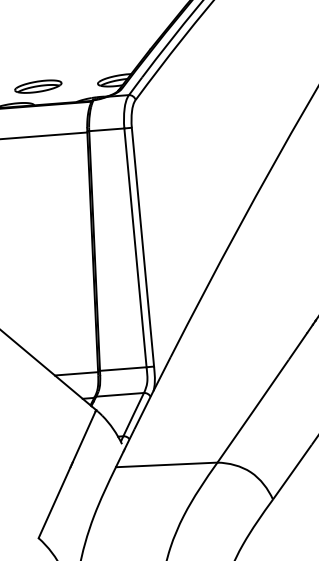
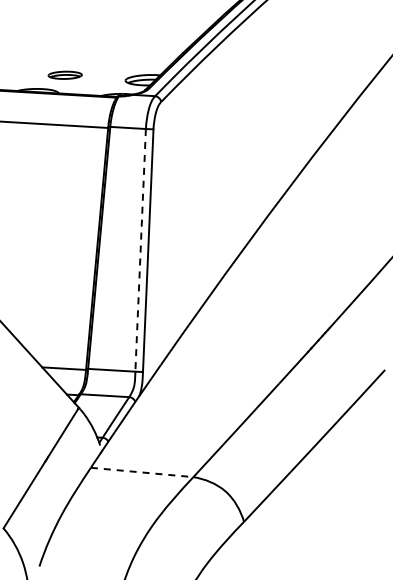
part: (37, 87) -> (64, 75), size x0.7
line: (135, 248) -> (140, 250), solid -> dashed
line: (167, 464) -> (142, 472), solid -> dashed

